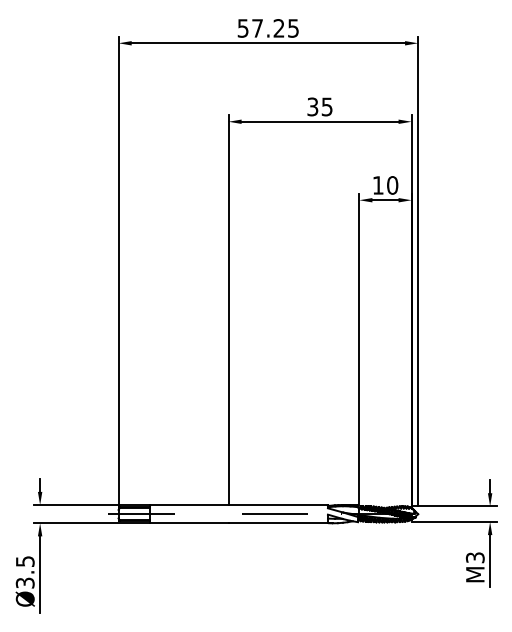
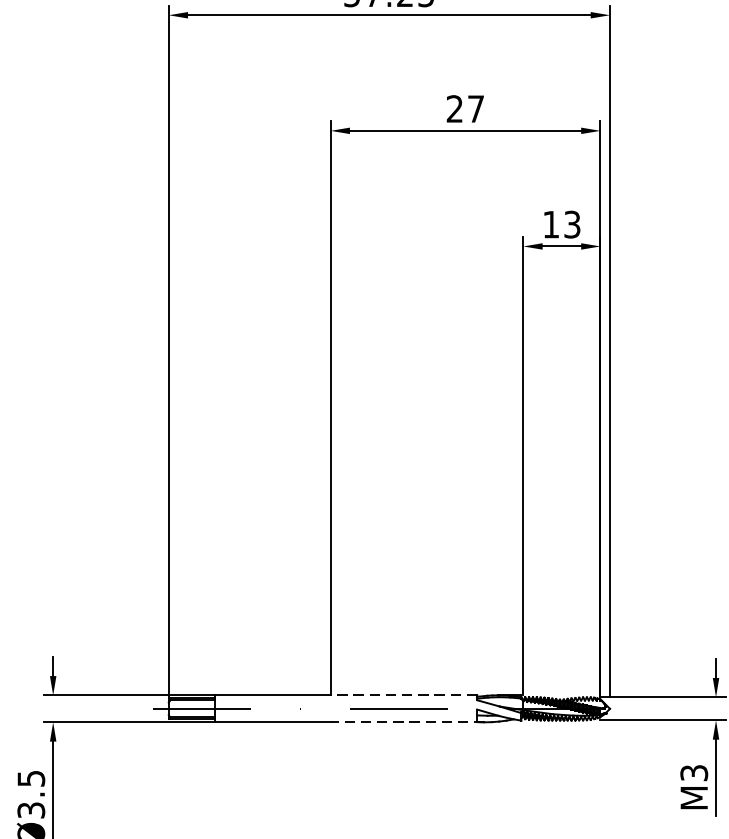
text: (319, 106) -> (464, 108), 35 -> 27
text: (392, 185) -> (572, 224), 10 -> 13
line: (278, 505) -> (404, 696), solid -> dashed
line: (280, 523) -> (407, 722), solid -> dashed

